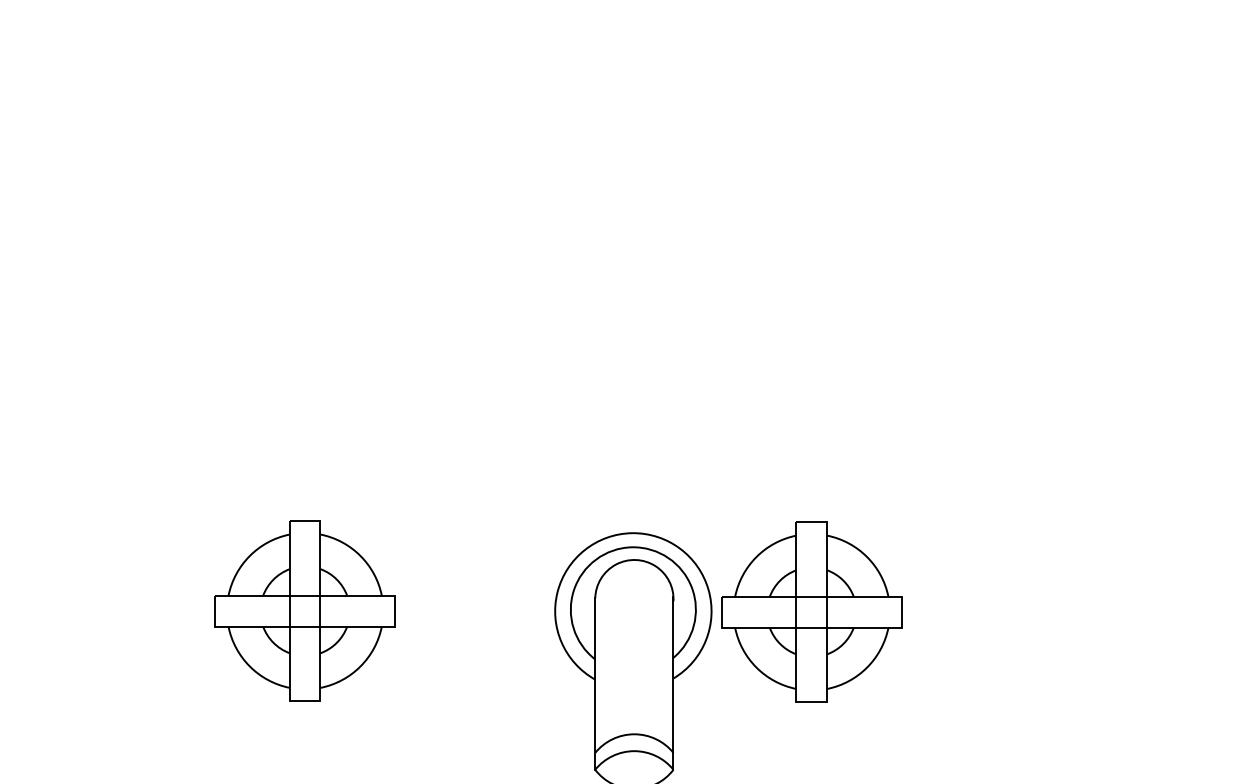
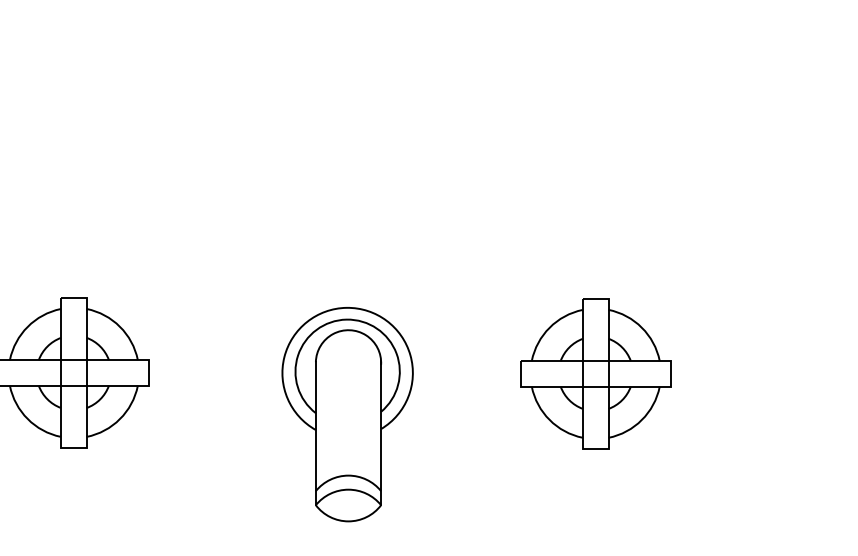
part: (811, 611) -> (595, 373), moved

